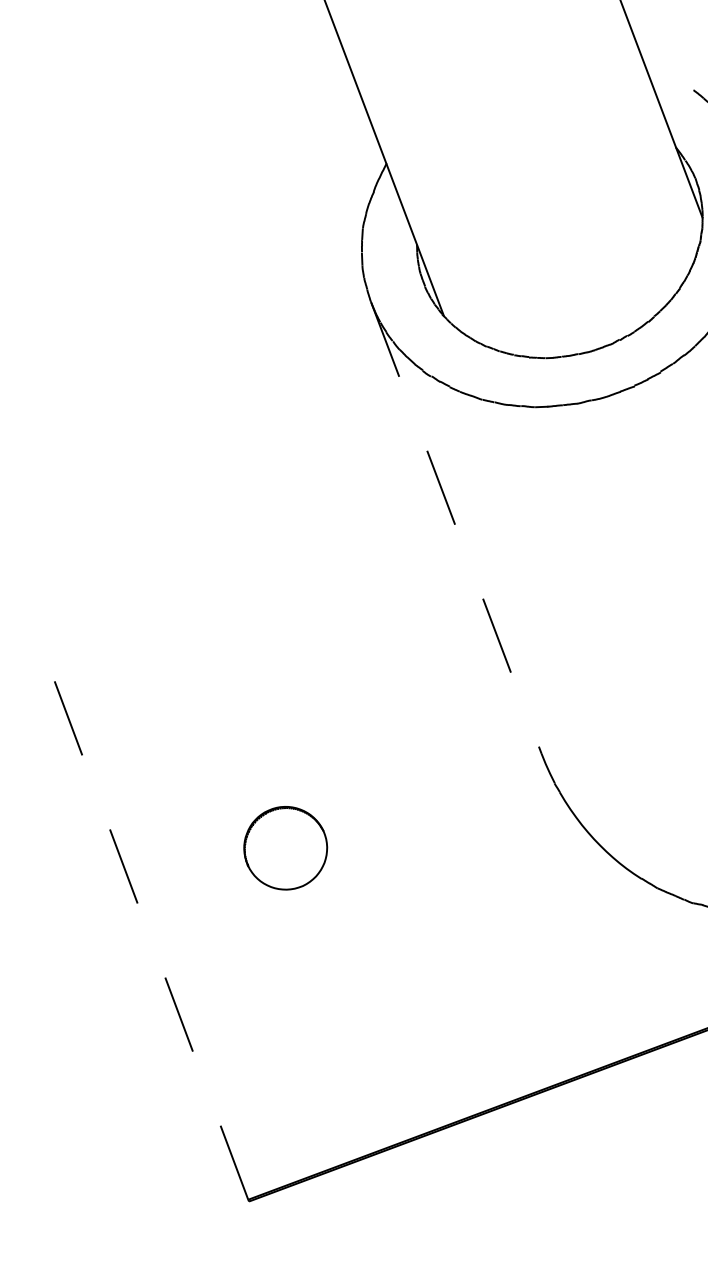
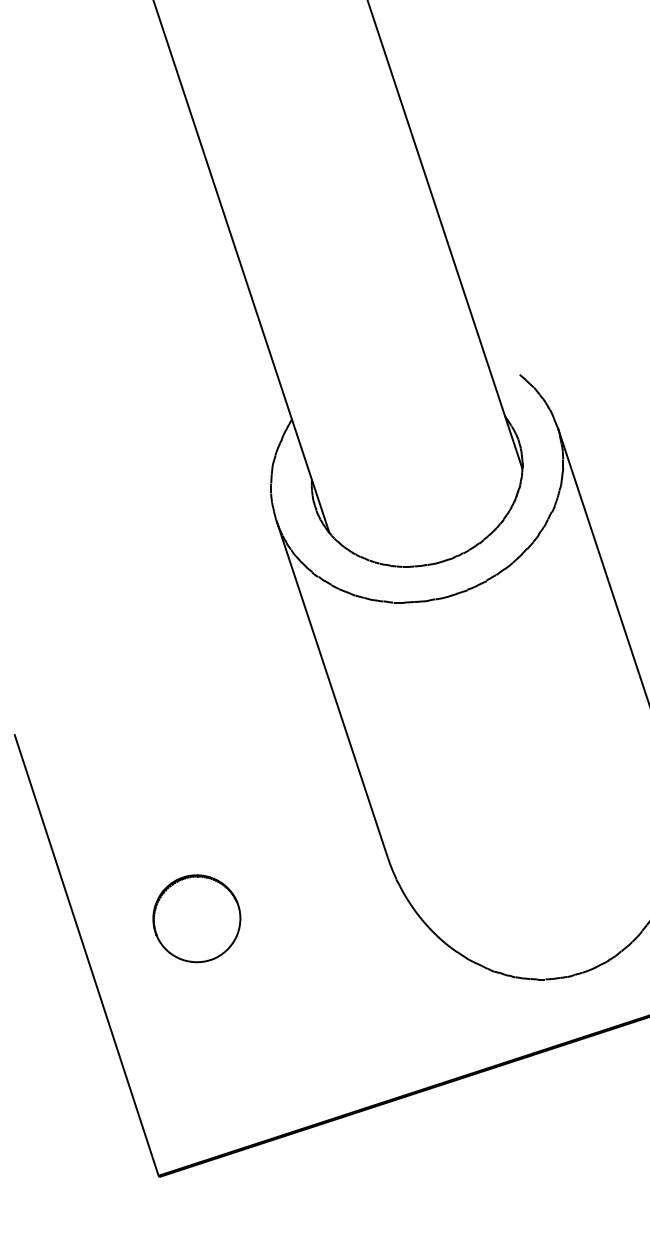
line: (456, 528) -> (332, 689), dashed -> solid
part: (285, 847) -> (196, 918), size x1.43
line: (137, 903) -> (86, 954), dashed -> solid

